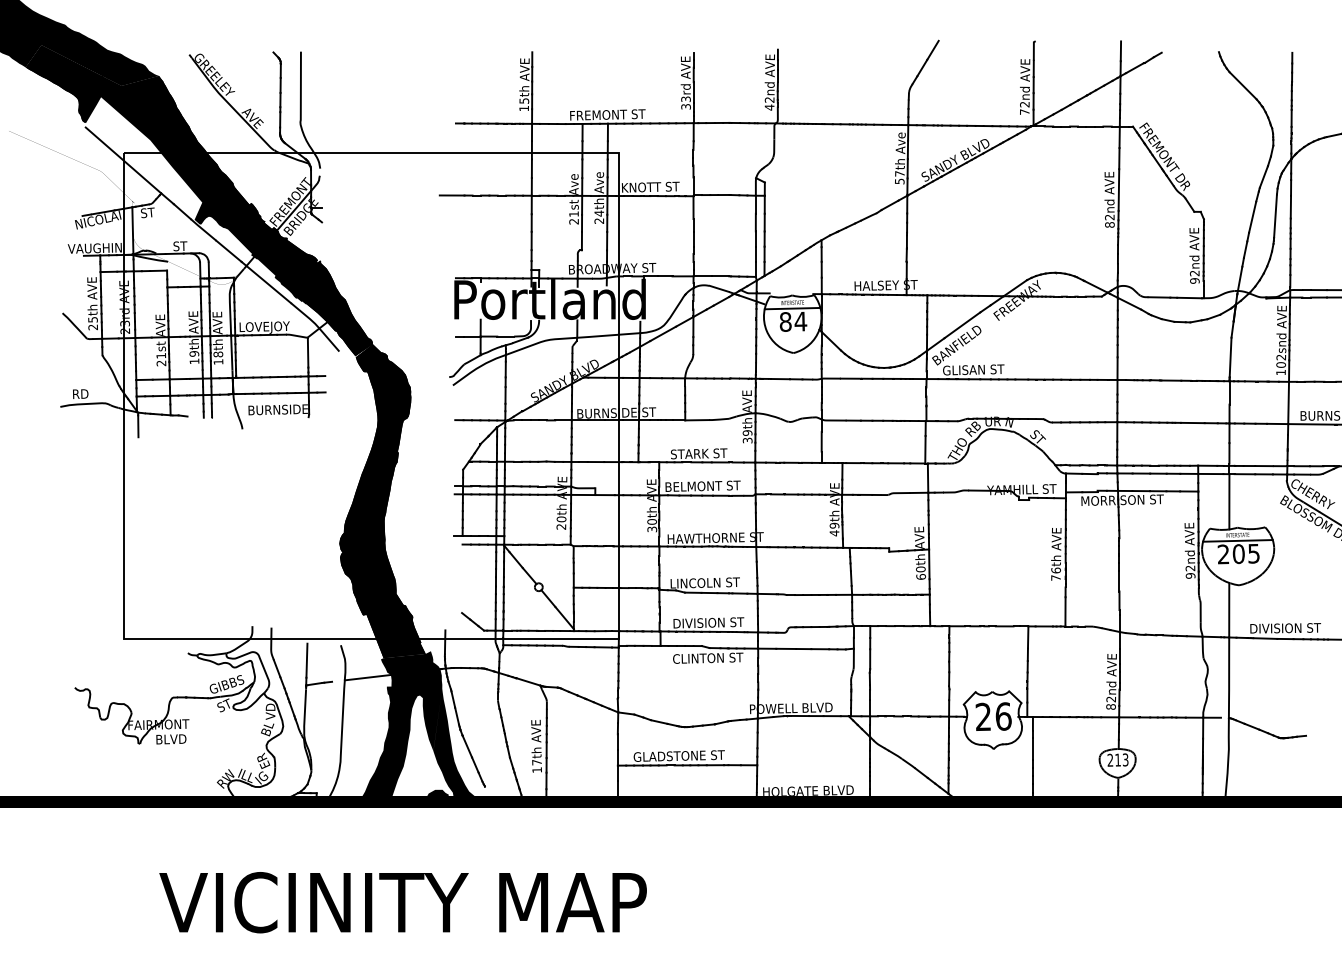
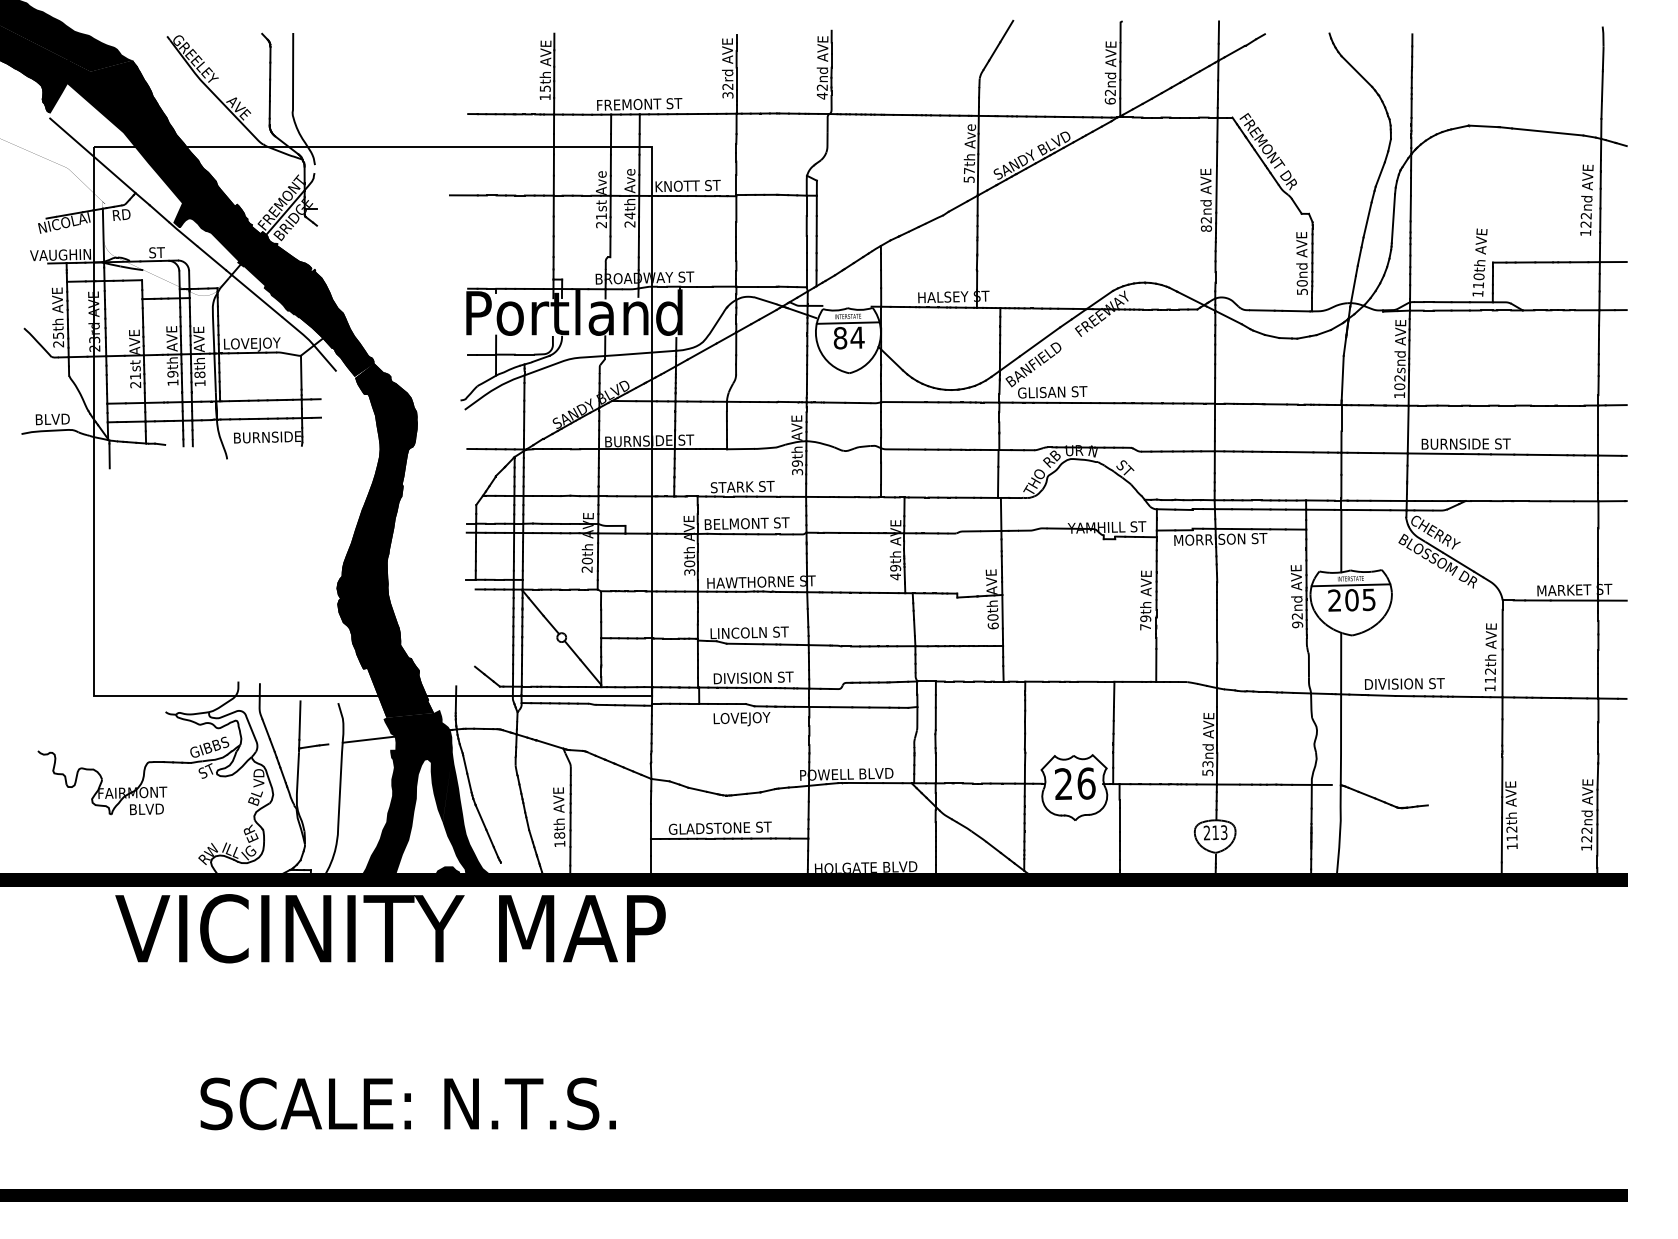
text: (685, 99) -> (727, 86), 33rd -> 32rd
text: (1024, 112) -> (1109, 101), 72nd -> 62nd
text: (148, 212) -> (121, 214), ST -> RD
text: (1194, 277) -> (1301, 287), 92nd -> 50nd
text: (88, 394) -> (53, 419), RD -> BLVD
text: (1055, 570) -> (1145, 618), 76th -> 79th
text: (707, 658) -> (752, 718), CLINTON ST -> LOVEJOY
text: (1110, 703) -> (1207, 768), 82nd -> 53nd
text: (536, 762) -> (559, 835), 17th -> 18th
text: (403, 902) -> (390, 928), moved

